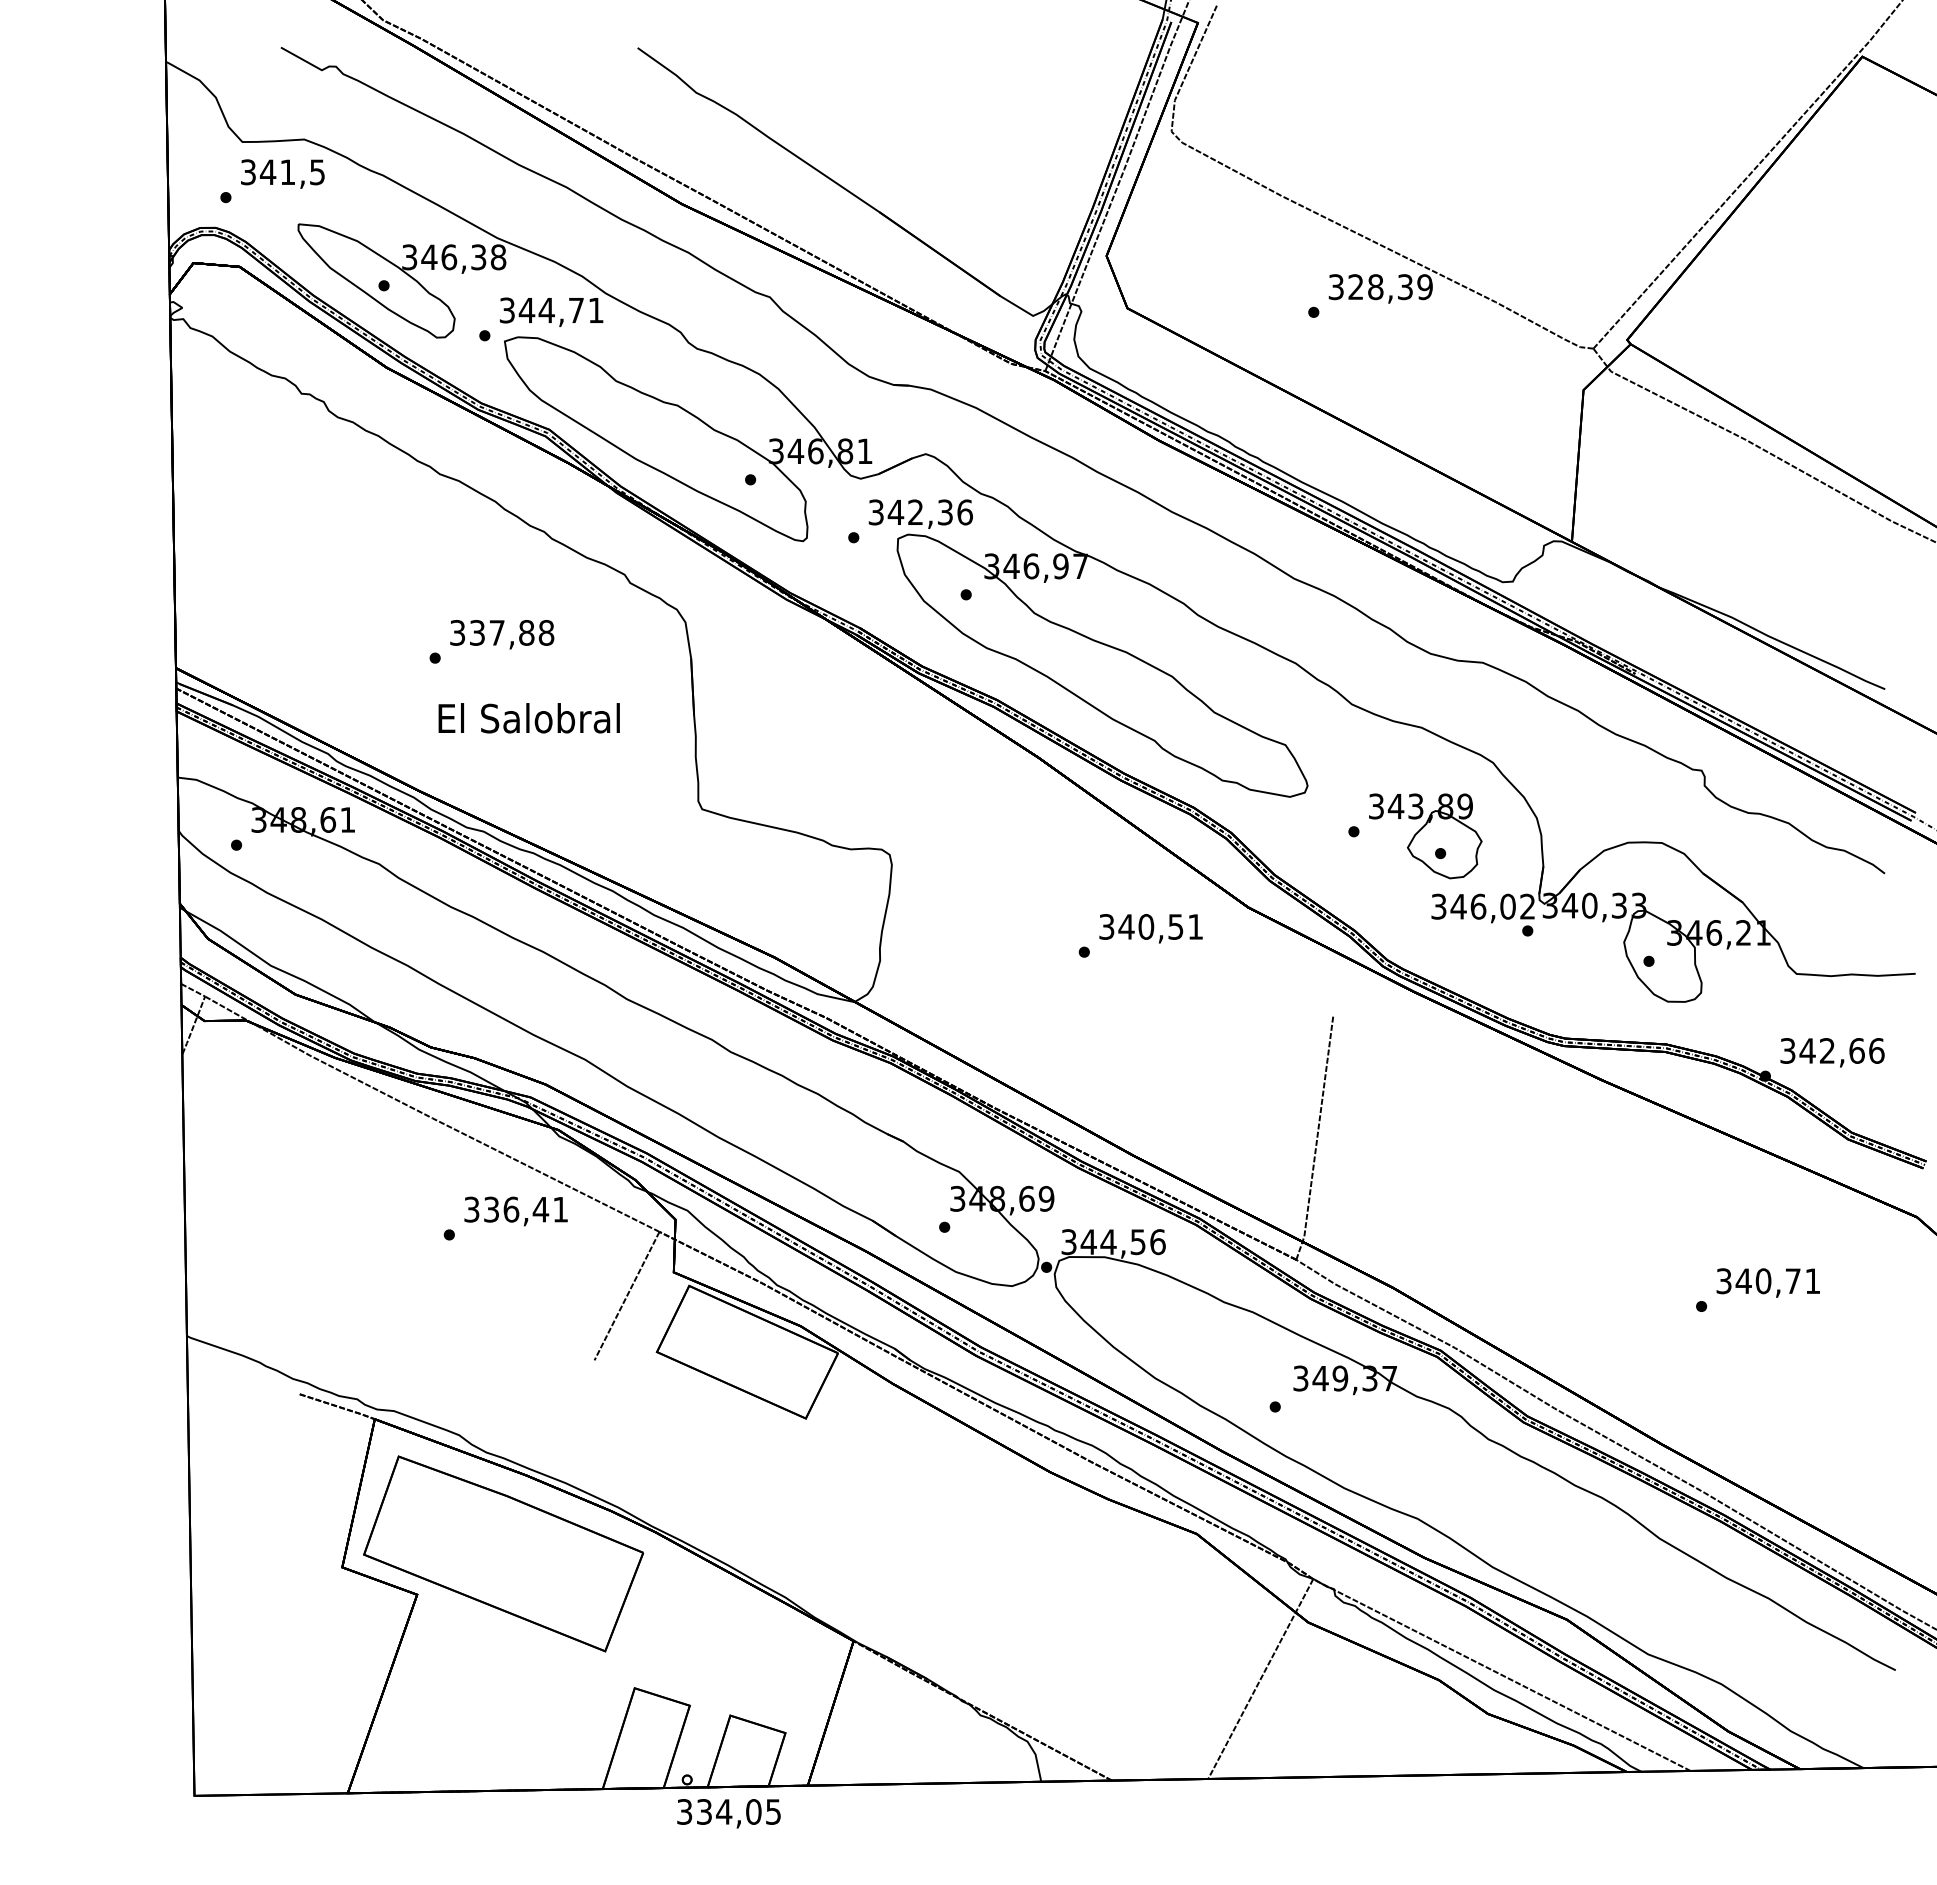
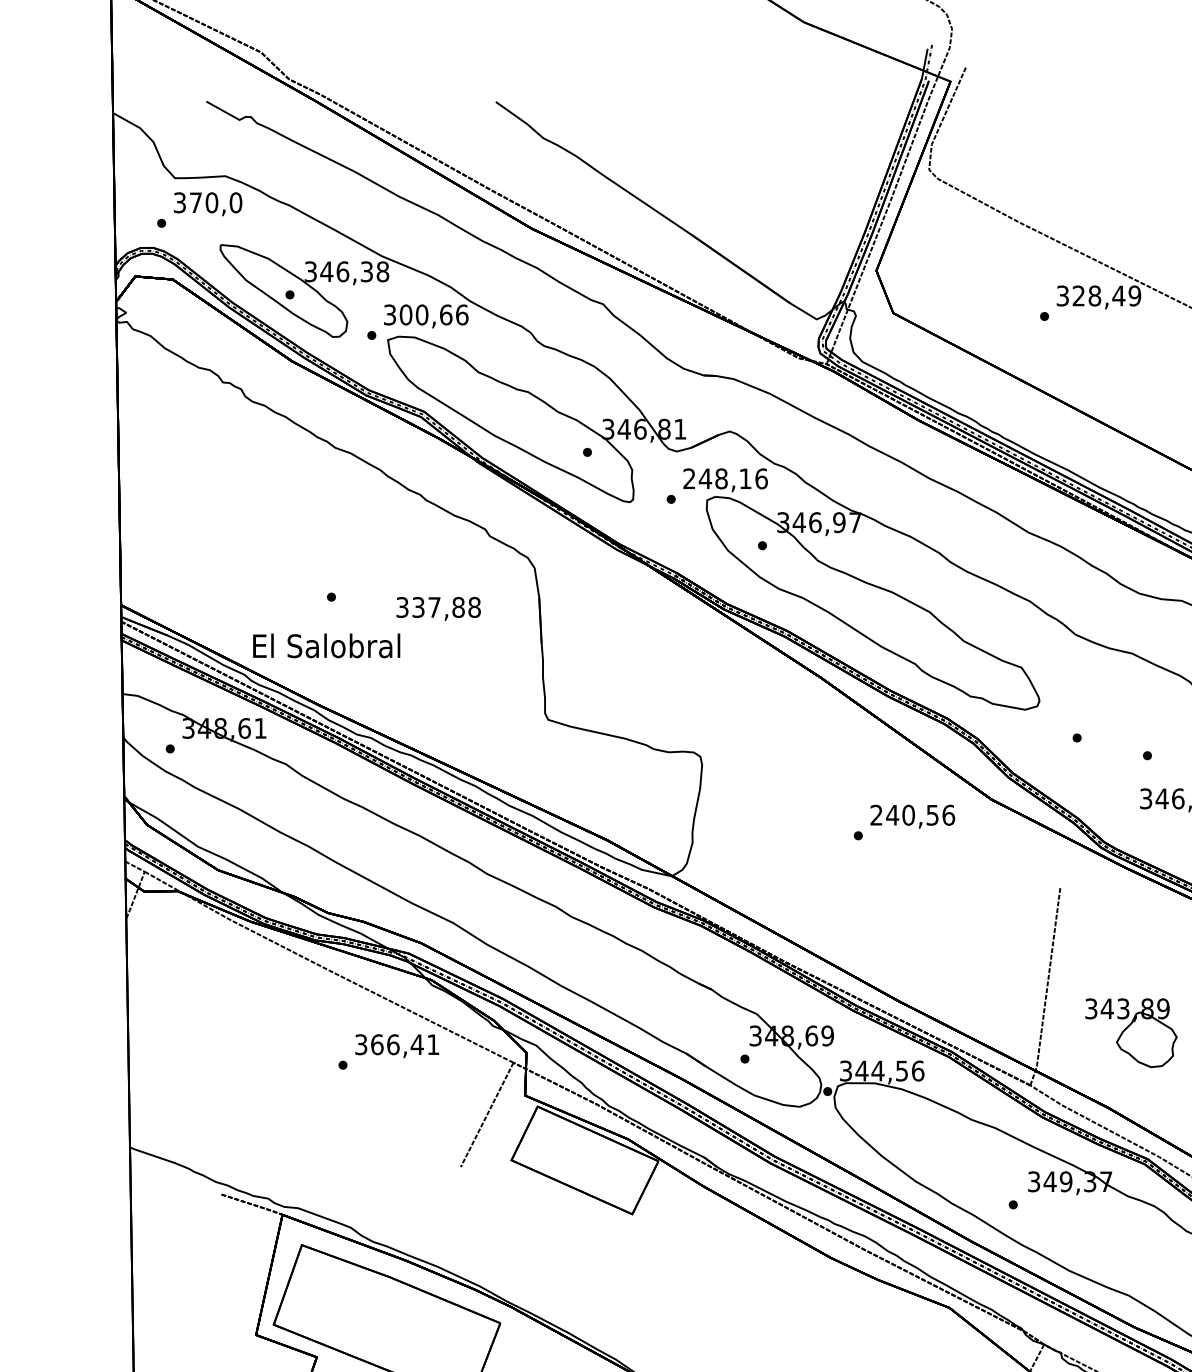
text: (292, 172) -> (215, 202), 341,5 -> 370,0
text: (1405, 287) -> (1119, 296), 328,39 -> 328,49
text: (561, 310) -> (434, 314), 344,71 -> 300,66
text: (910, 512) -> (717, 478), 342,36 -> 248,16
text: (502, 634) -> (438, 608), moved
text: (528, 718) -> (326, 646), moved
part: (1425, 836) -> (1131, 1033), moved
text: (1151, 926) -> (912, 814), 340,51 -> 240,56
text: (491, 1209) -> (377, 1044), 336,41 -> 366,41

